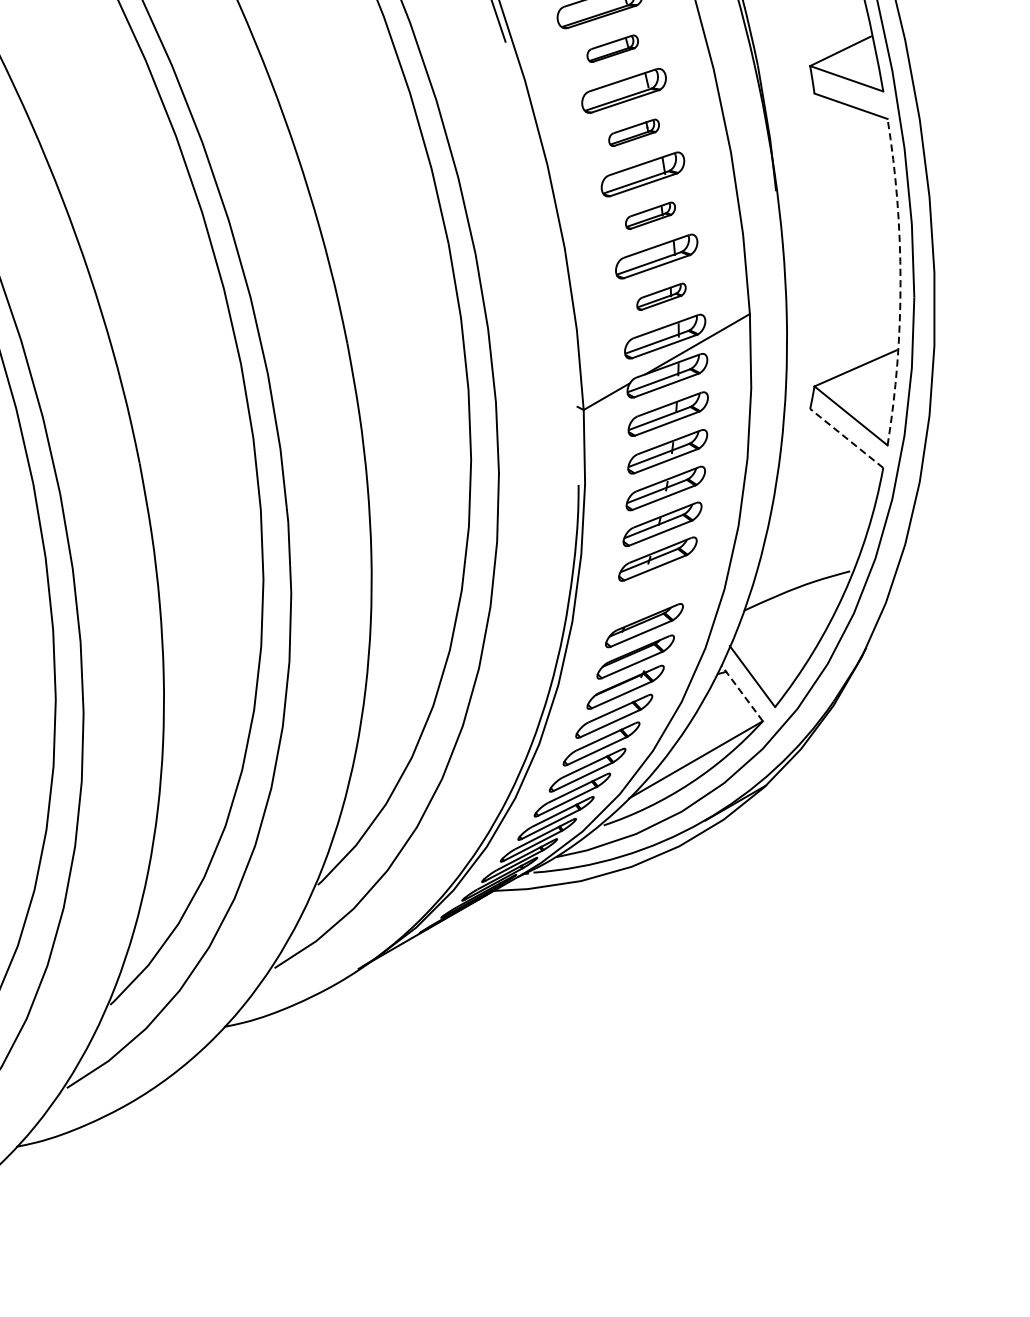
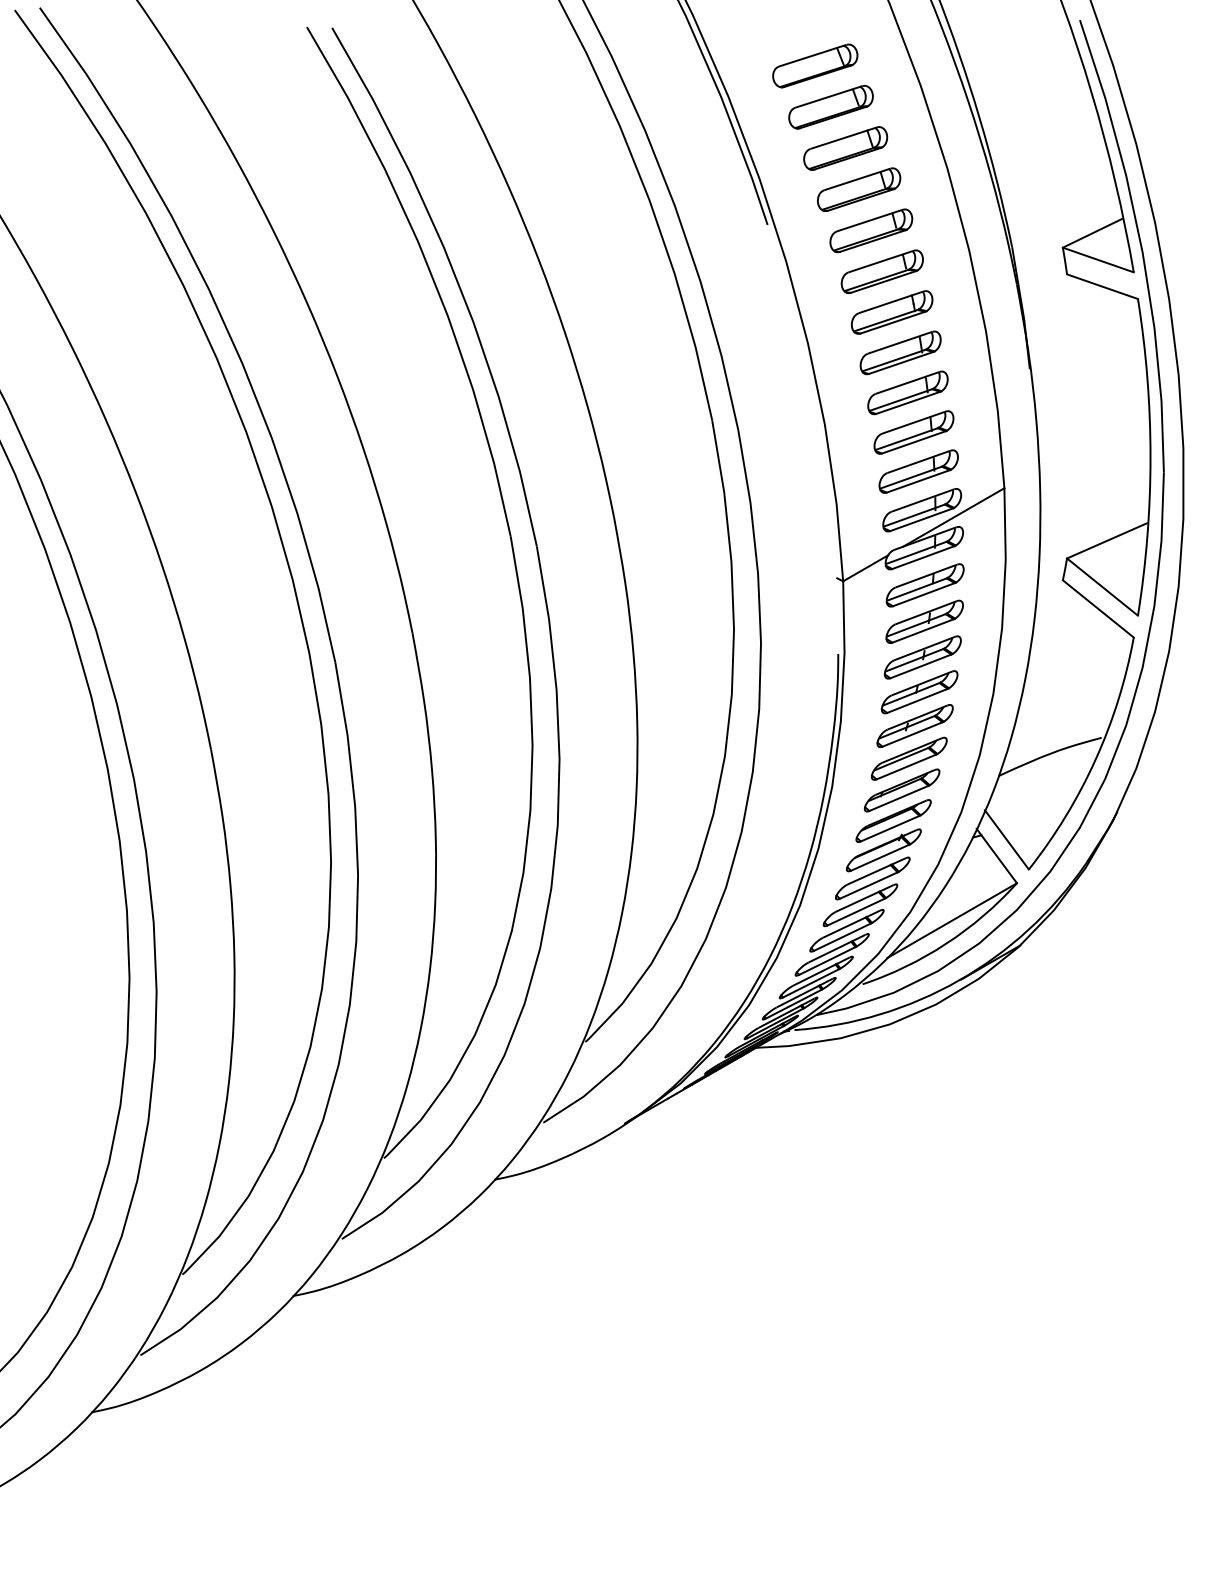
part: (612, 48) -> (871, 230), size x1.67
part: (633, 132) -> (891, 312), size x1.67
part: (650, 215) -> (907, 392), size x1.67
arc: (900, 282) -> (1150, 457), dashed -> solid
part: (661, 296) -> (918, 471), size x1.67
line: (846, 438) -> (1098, 608), dashed -> solid
part: (651, 592) -> (908, 758), added
line: (741, 693) -> (996, 856), dashed -> solid

